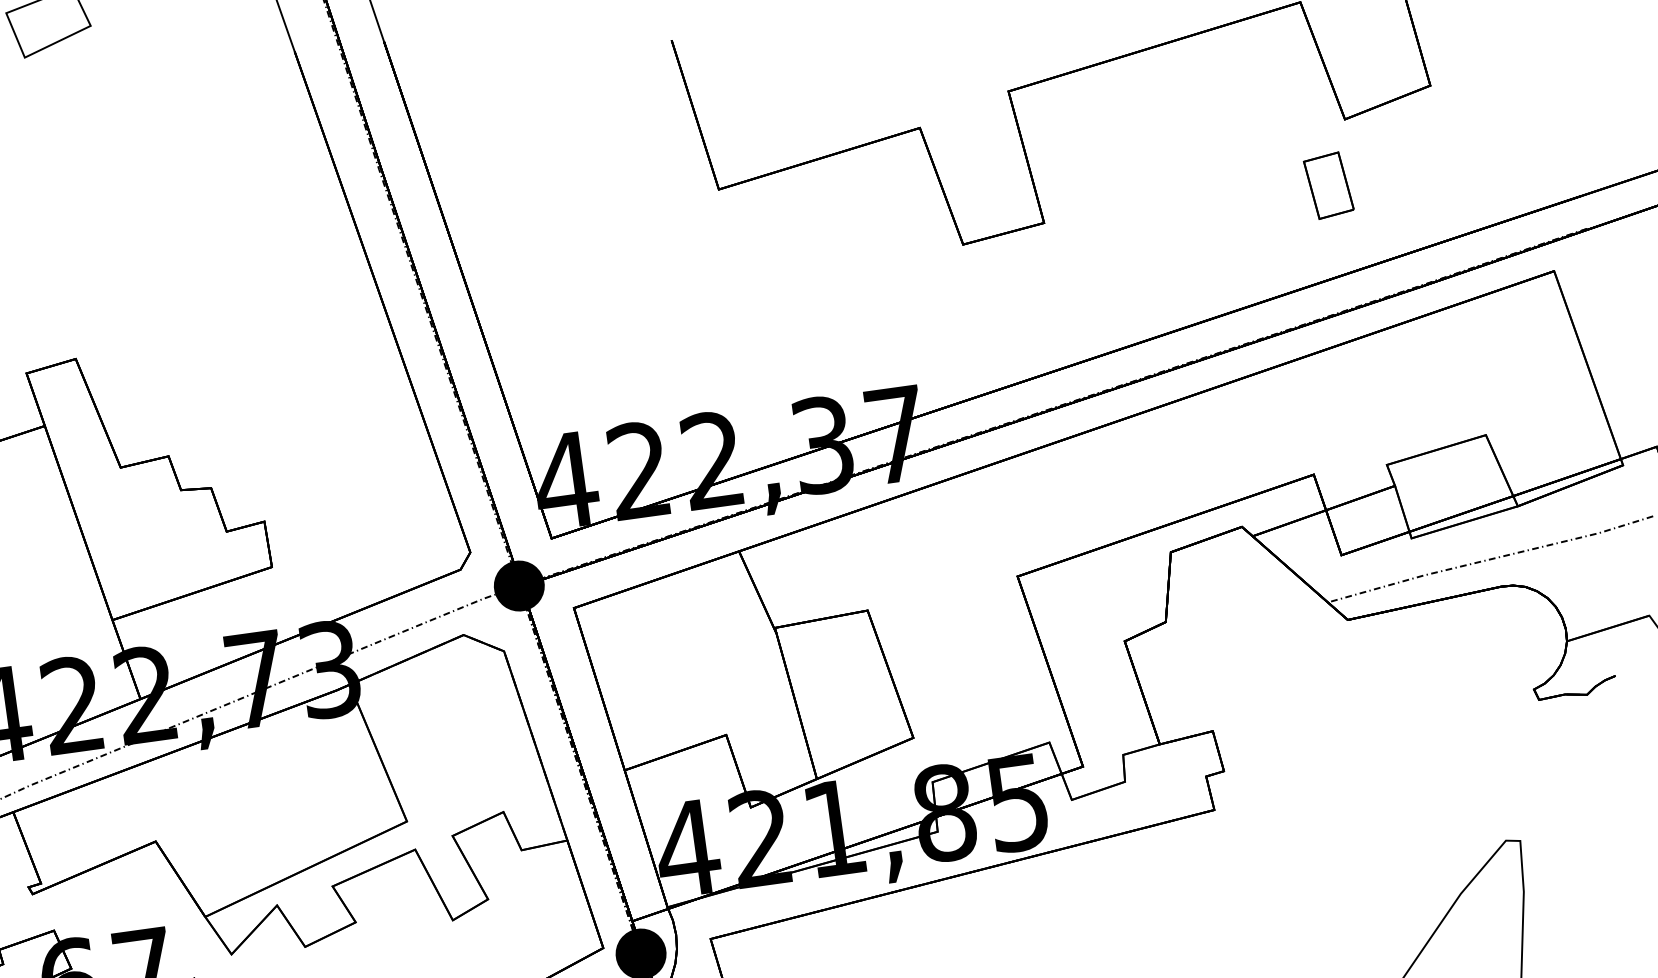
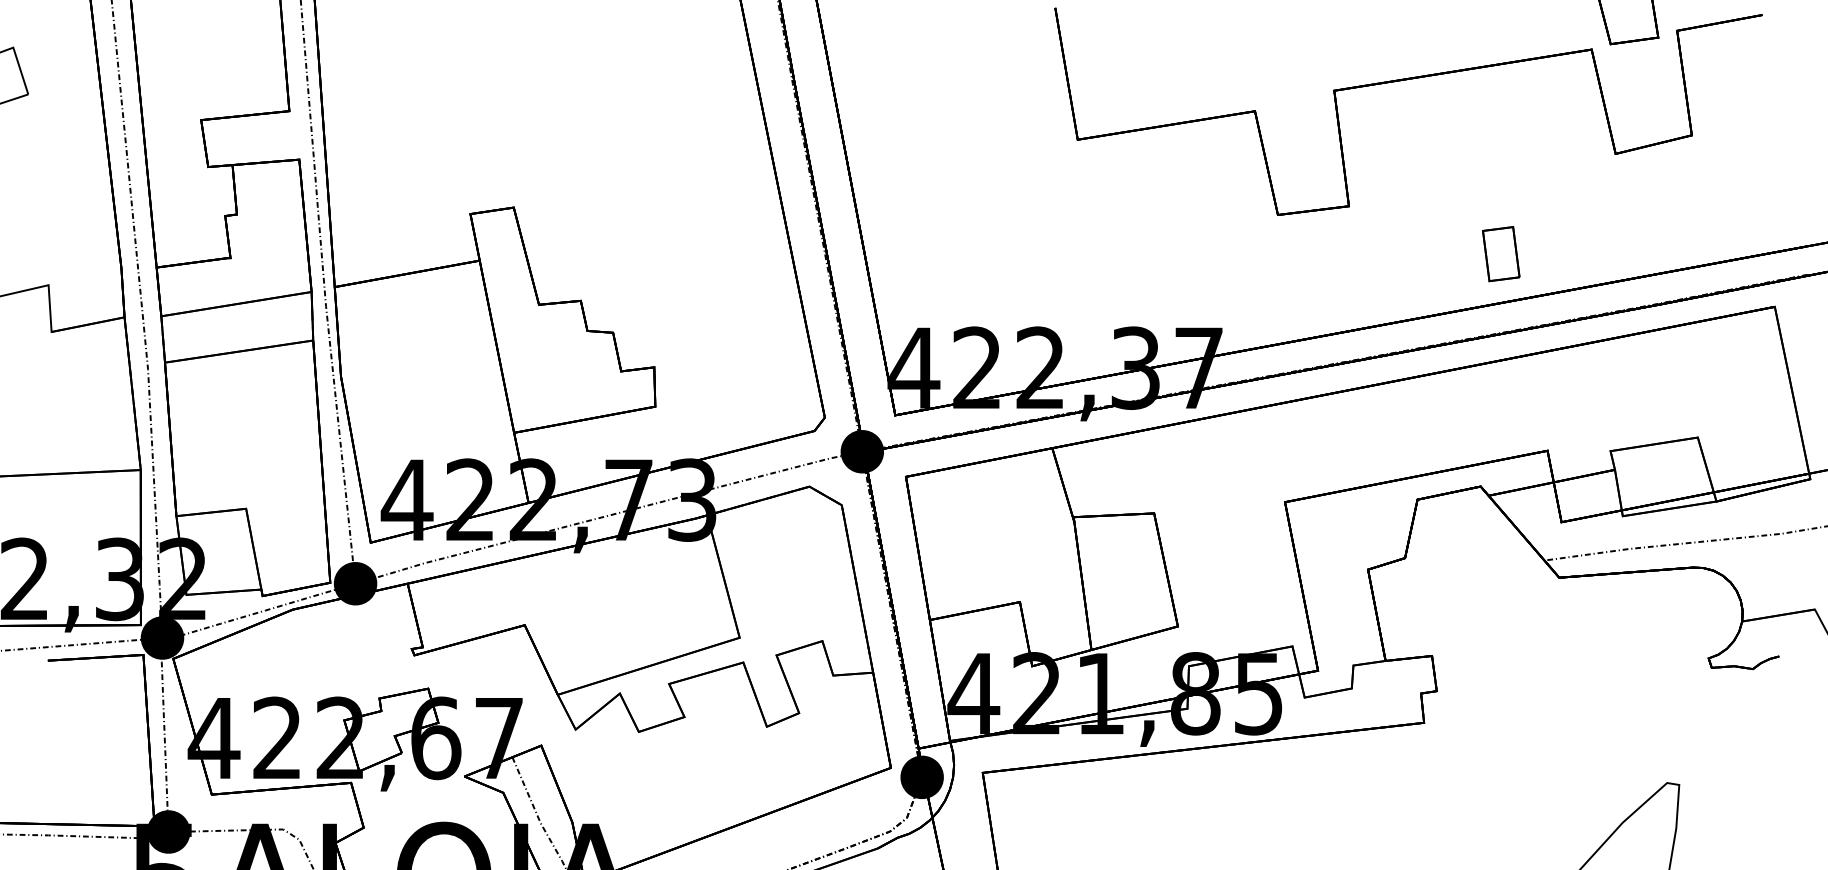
part: (1329, 186) -> (1501, 254), moved

